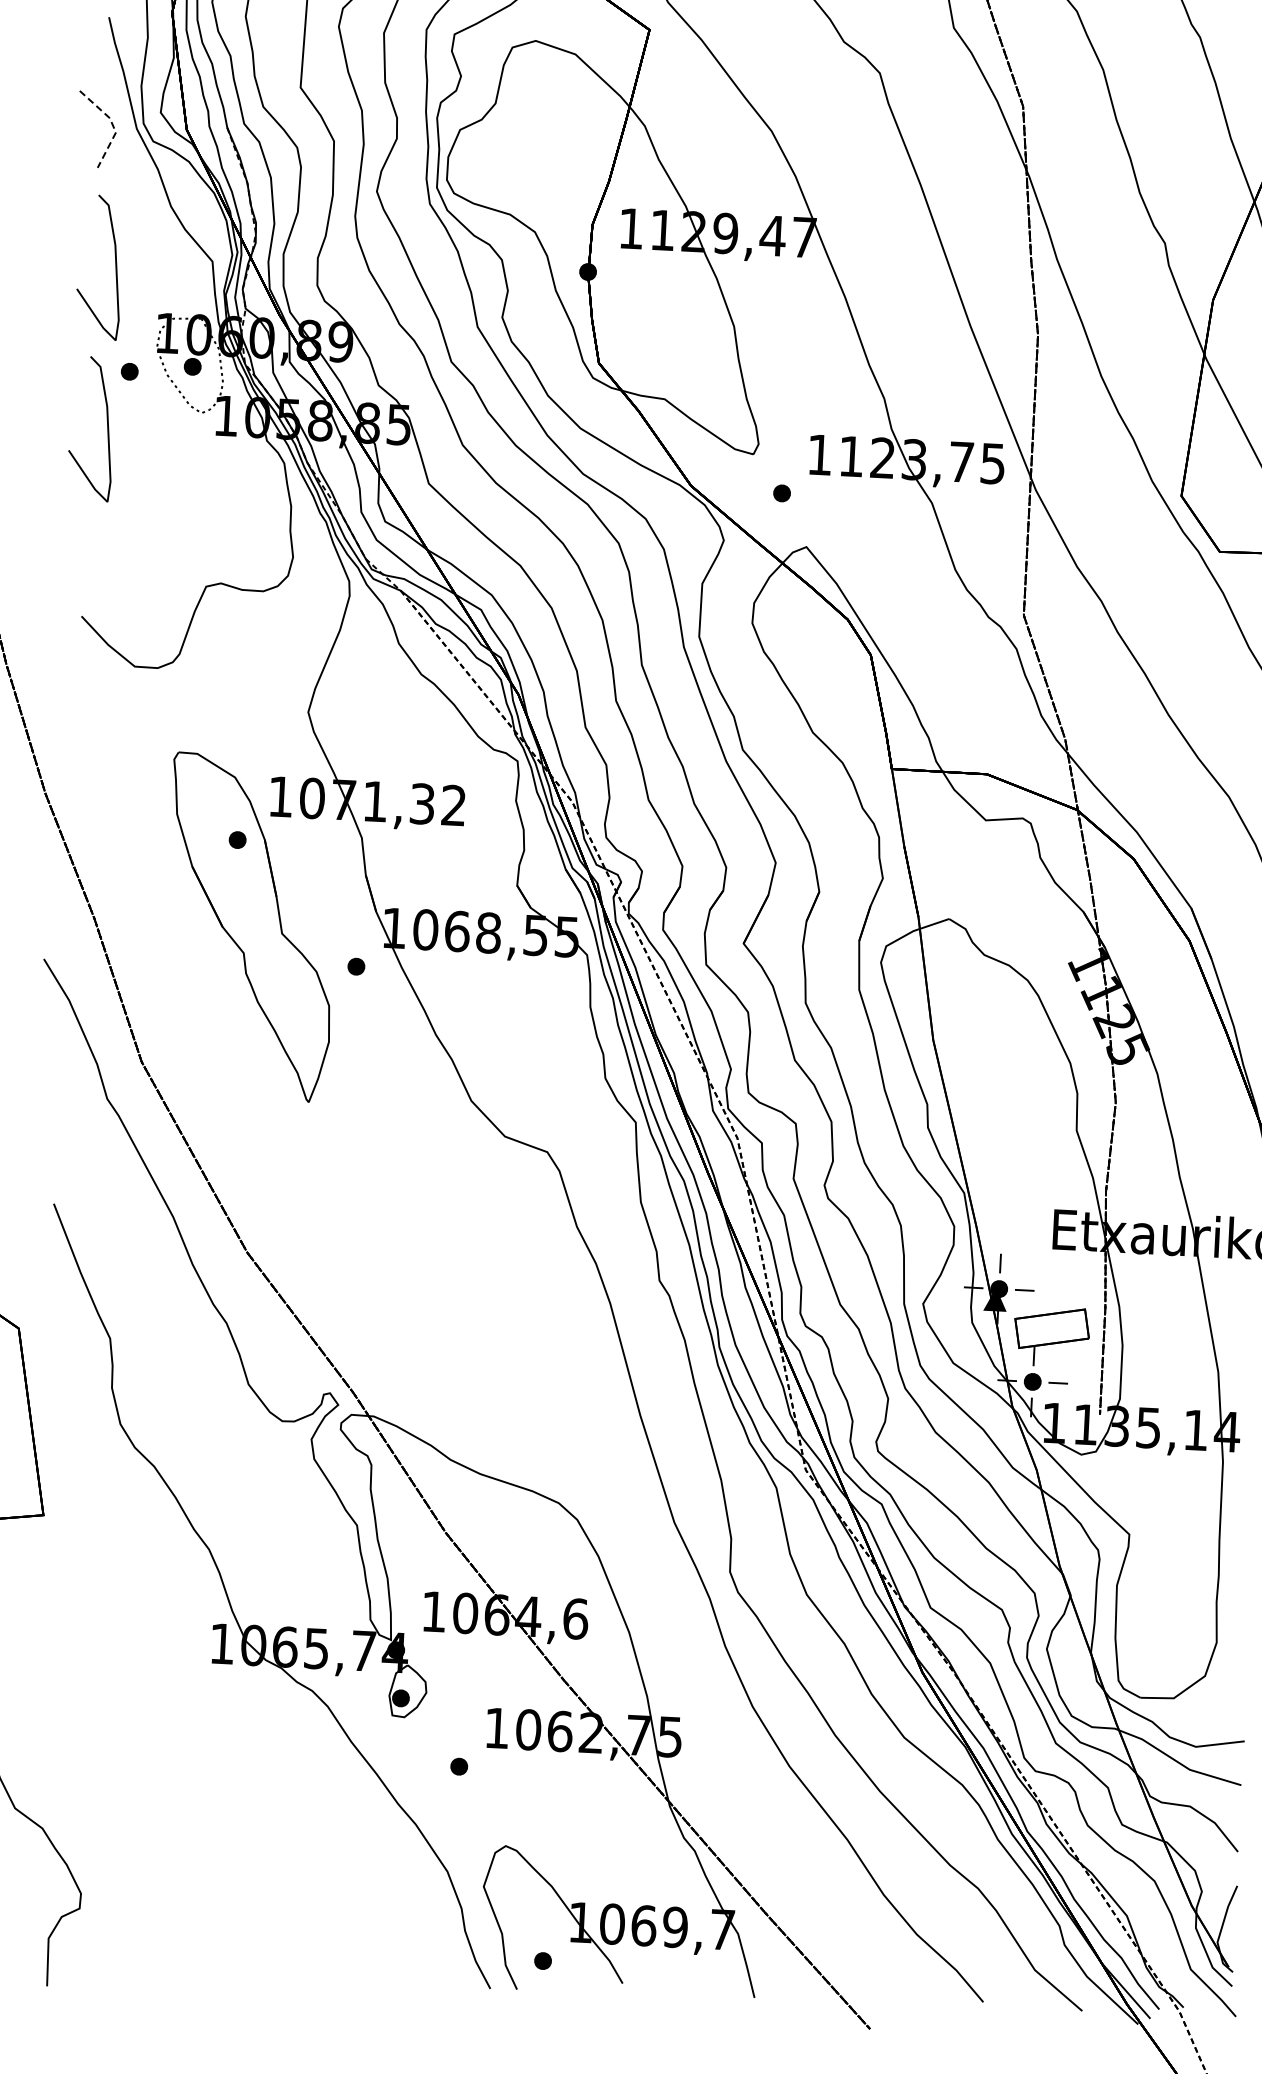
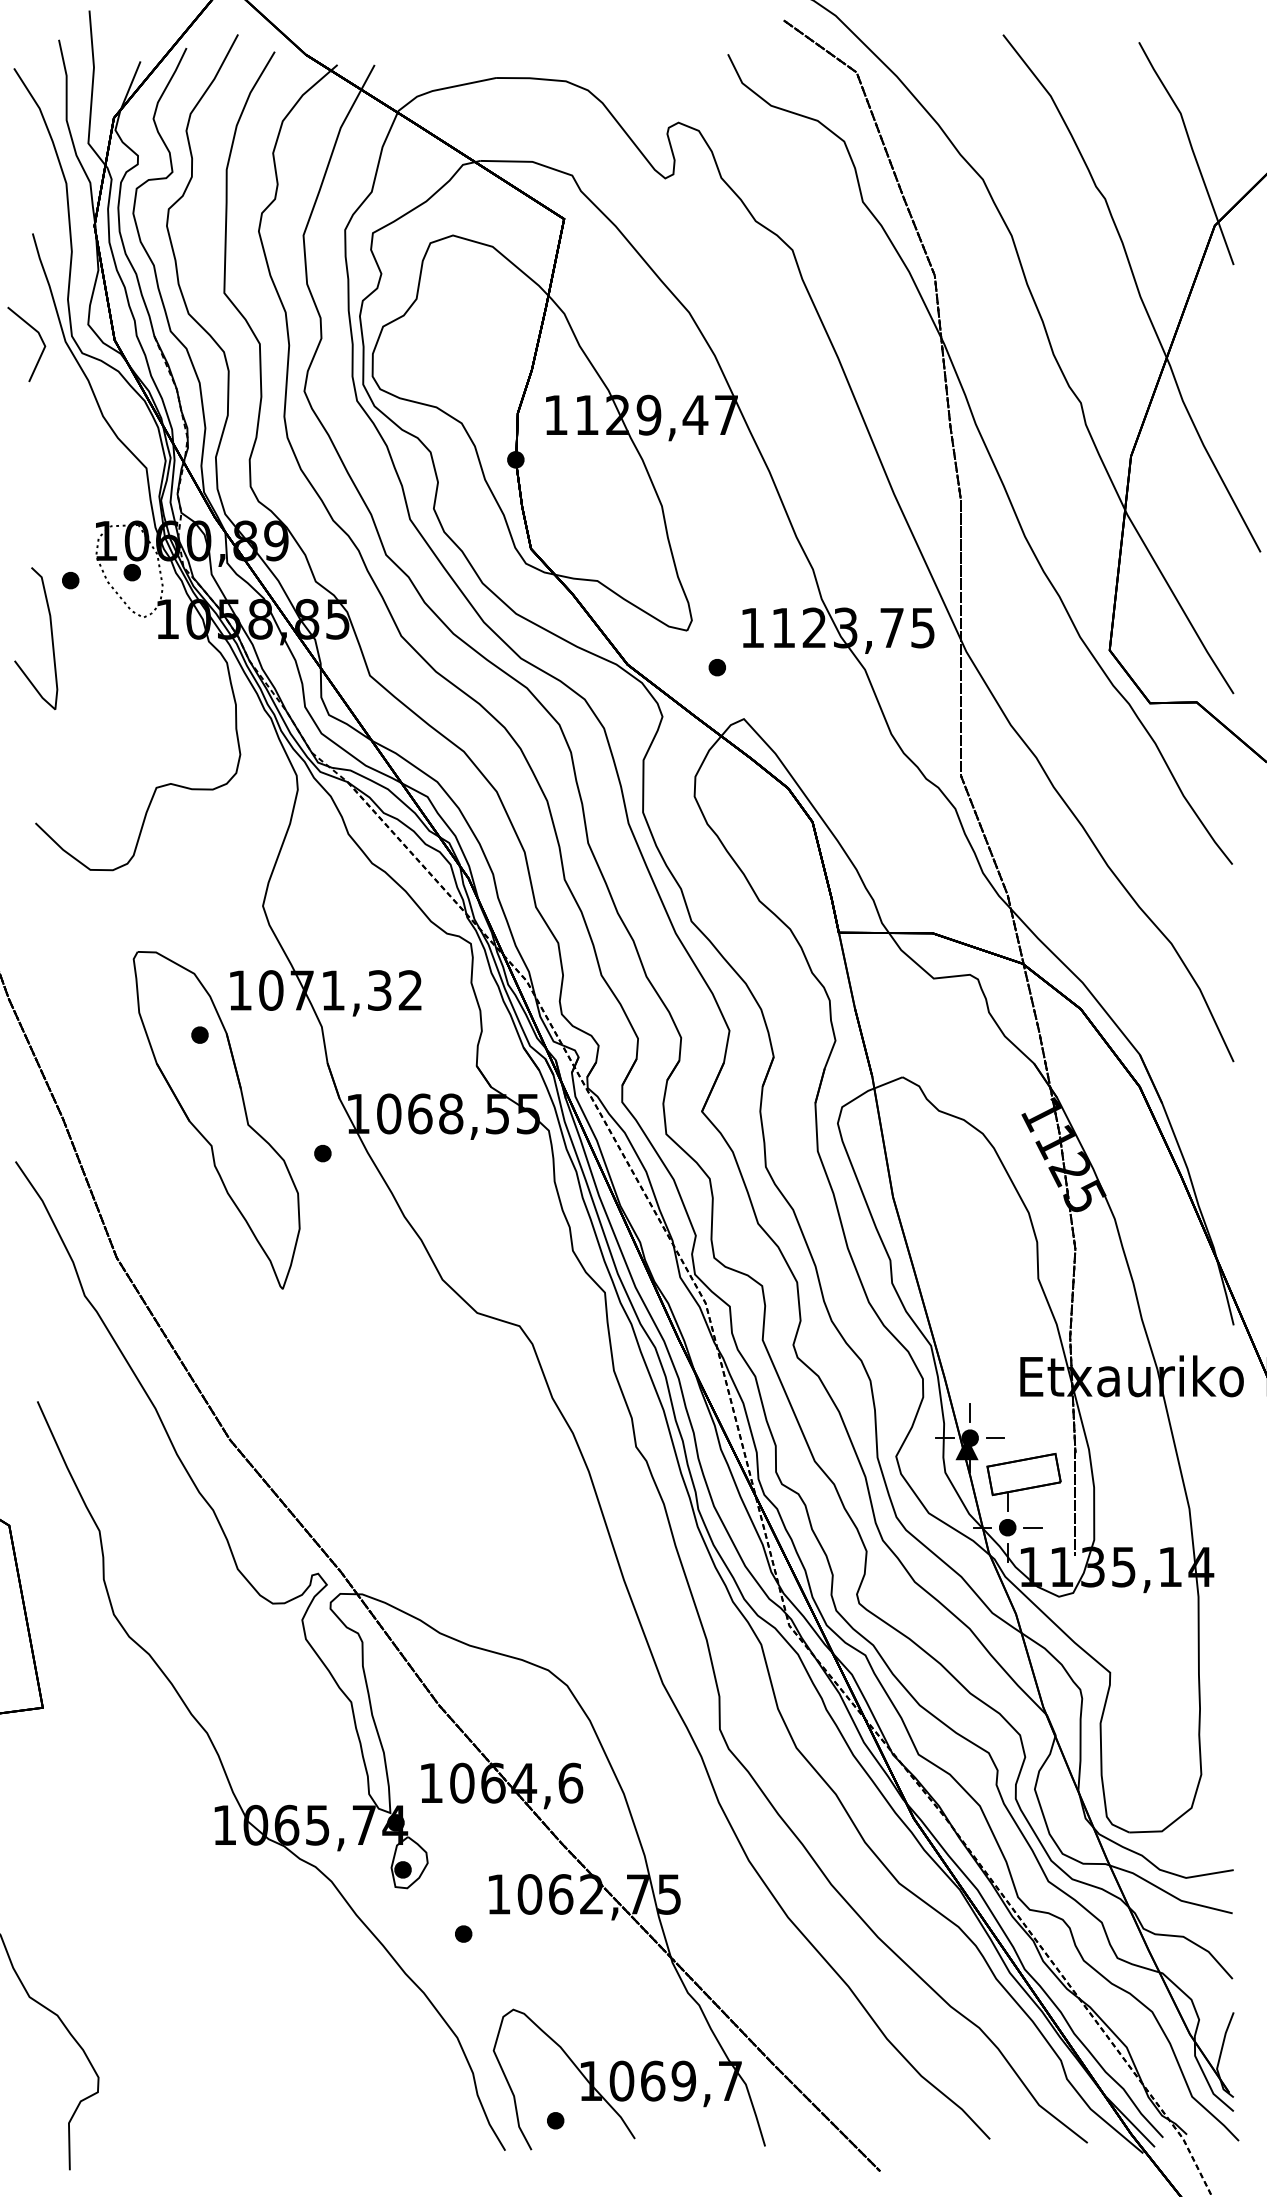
line: (112, 125) -> (41, 339), dashed -> solid
curve: (115, 268) -> (51, 479), removed

